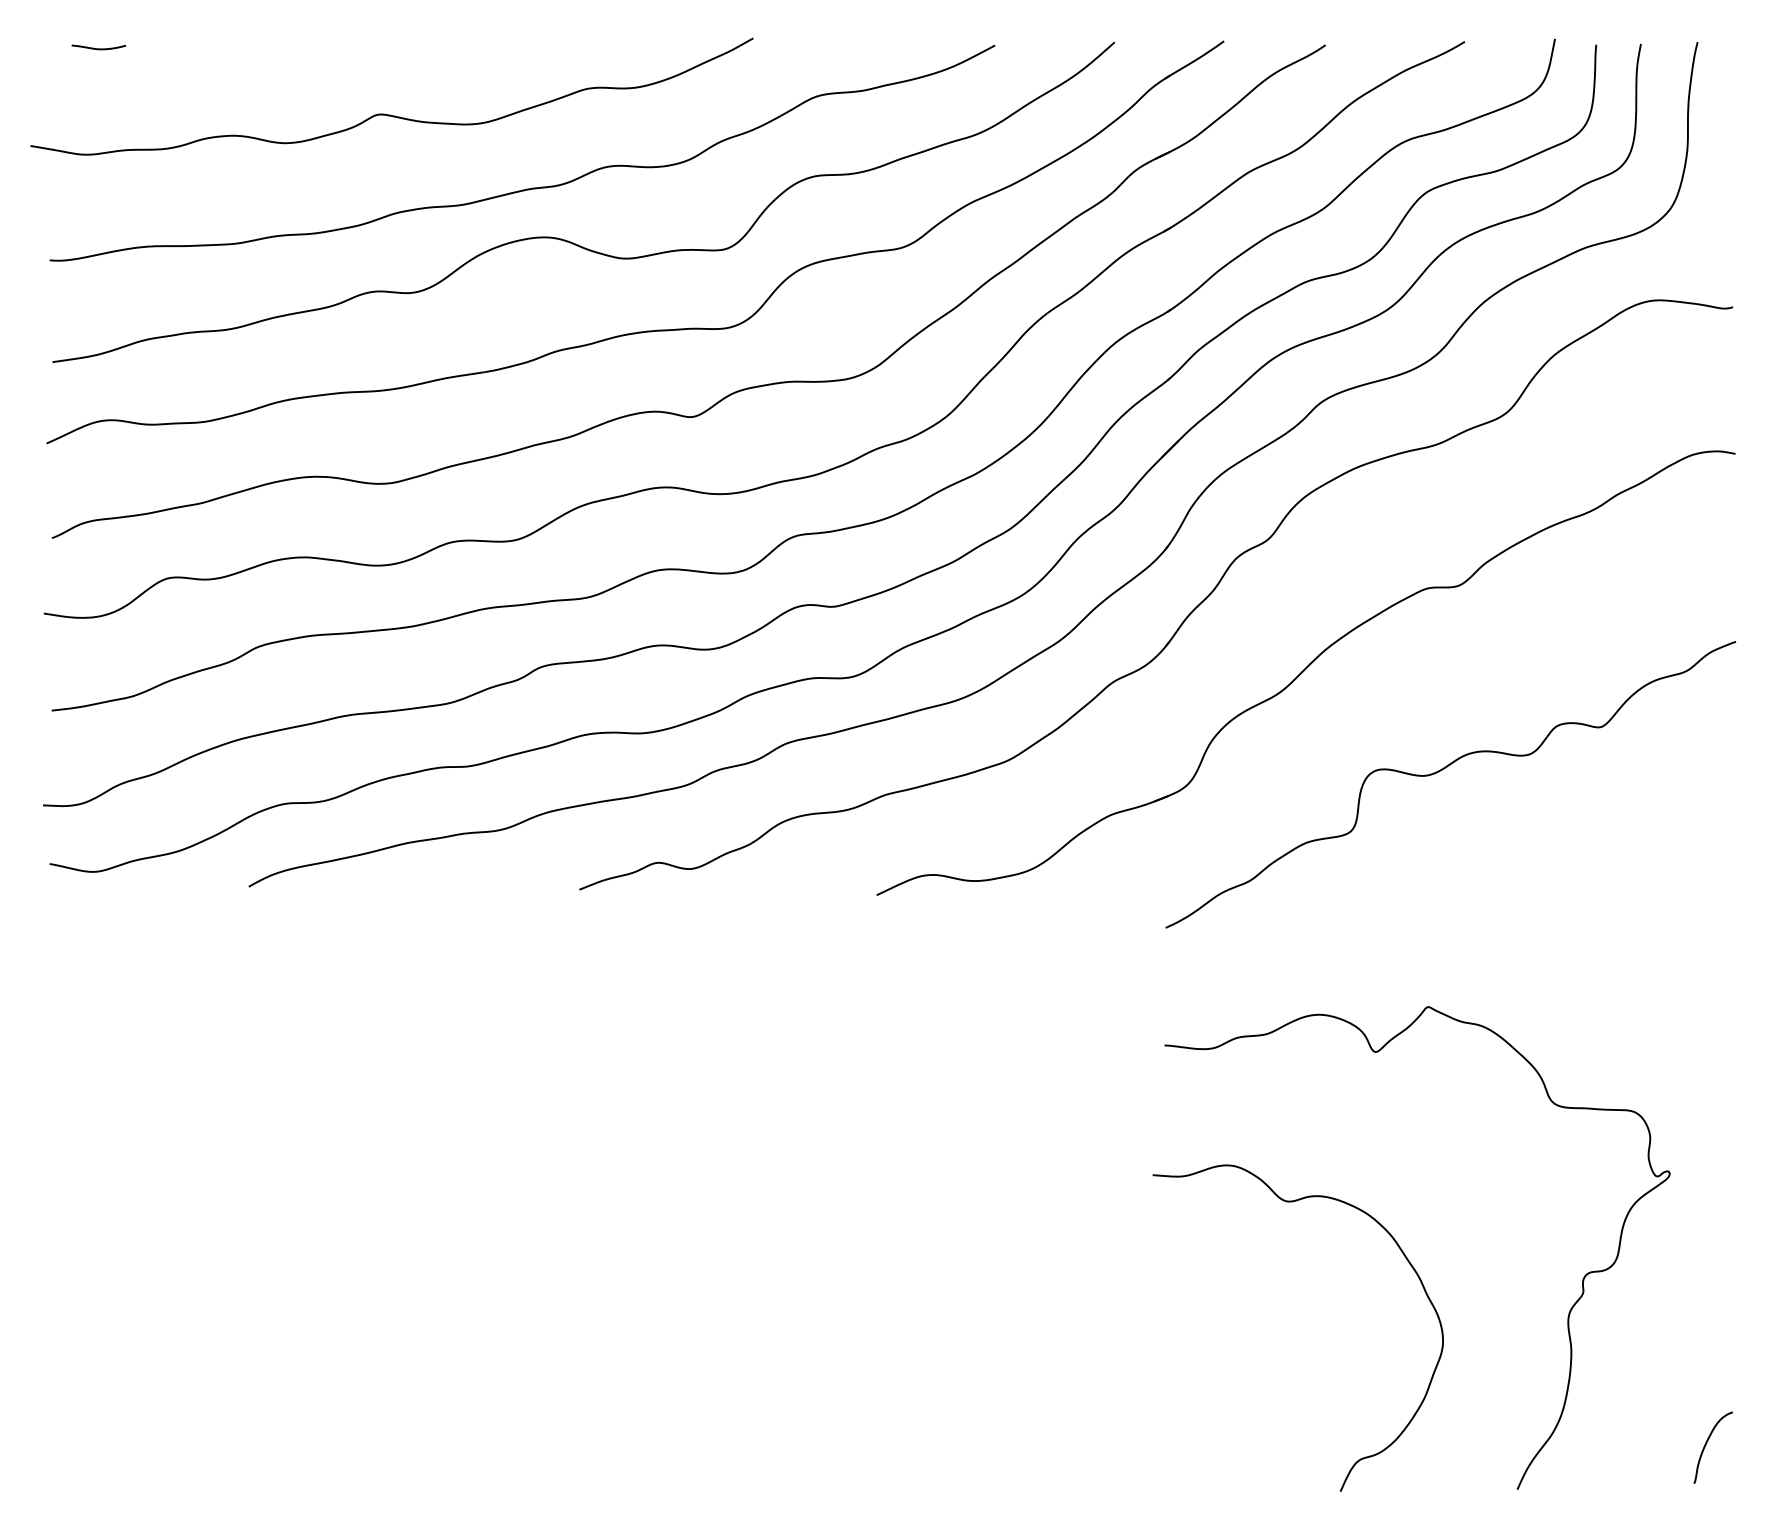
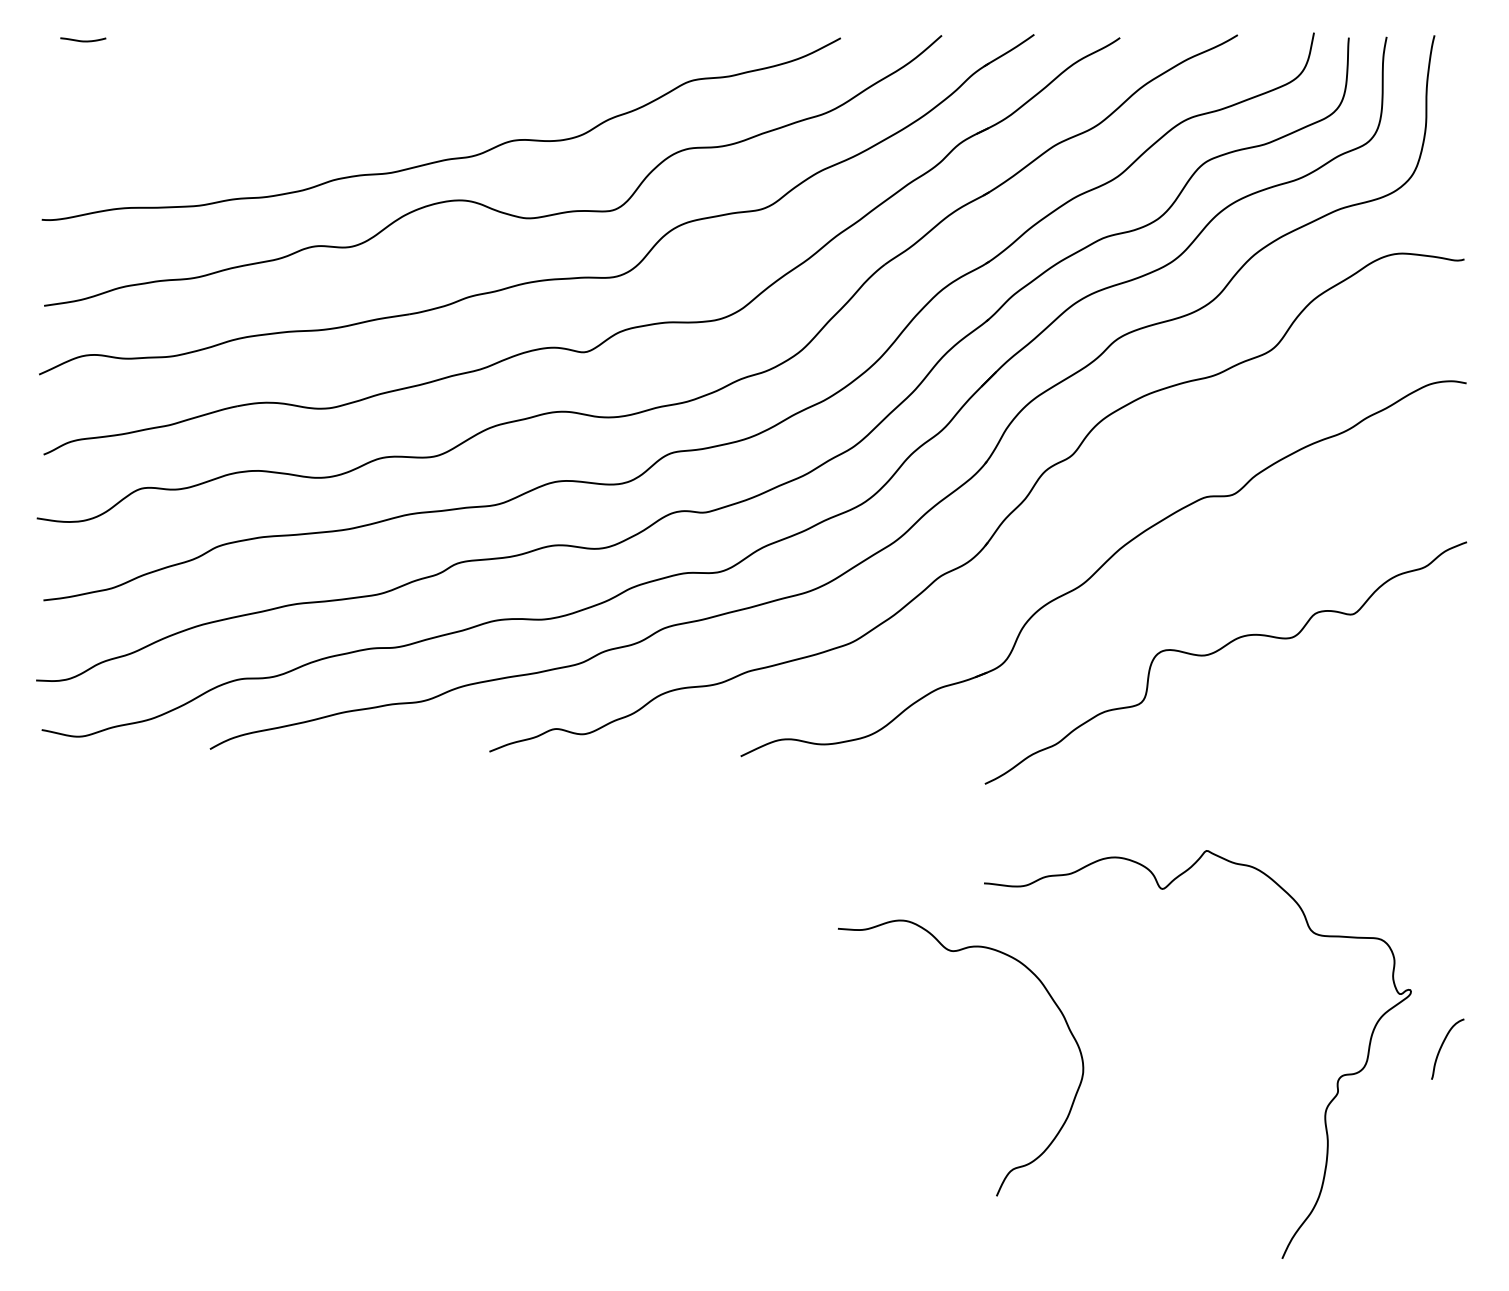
curve: (390, 114) -> (329, 96), removed
curve: (1293, 1202) -> (956, 951), moved
curve: (1706, 1445) -> (1442, 1047), moved

